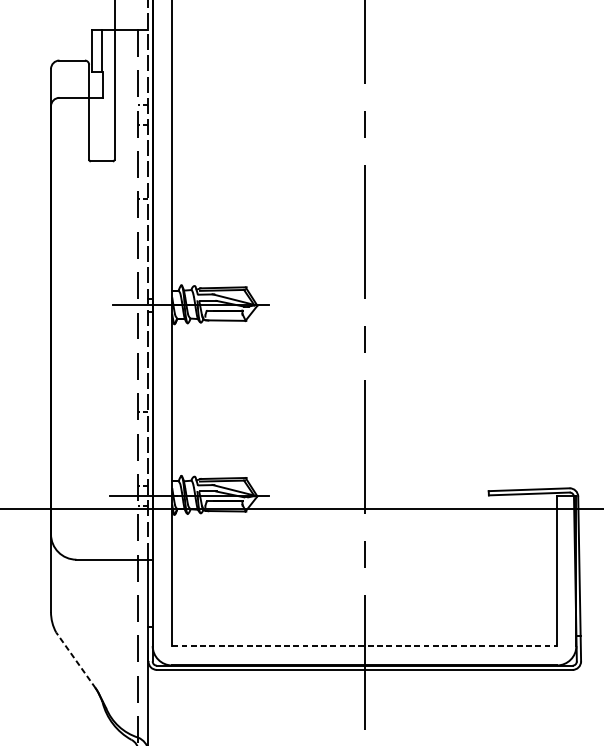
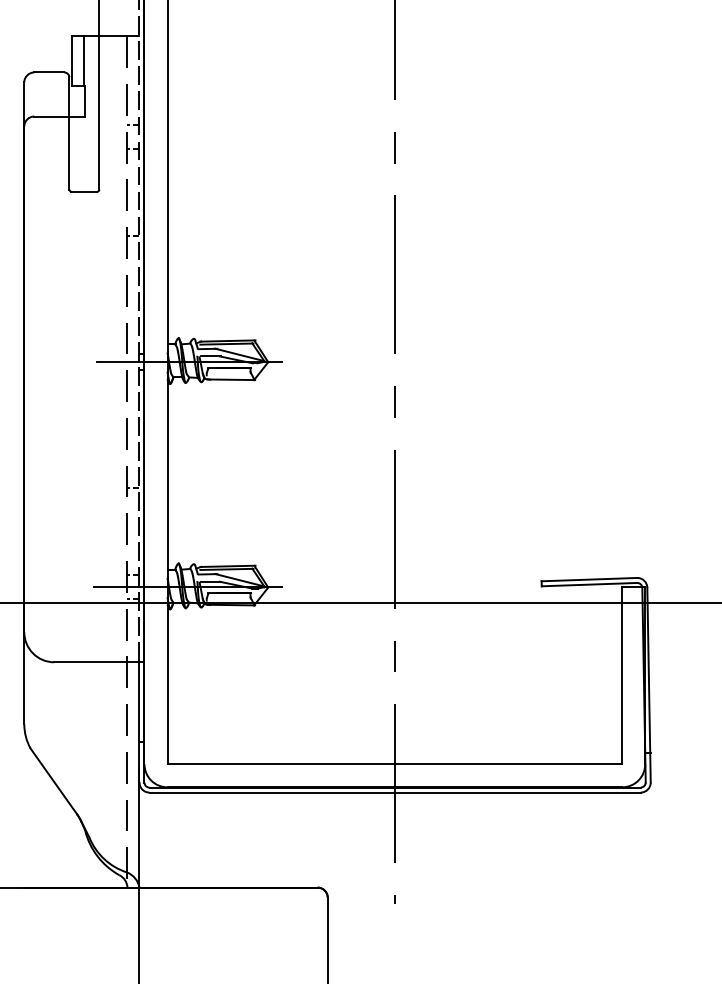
line: (365, 646) -> (395, 764), dashed -> solid
line: (75, 660) -> (53, 781), dashed -> solid

